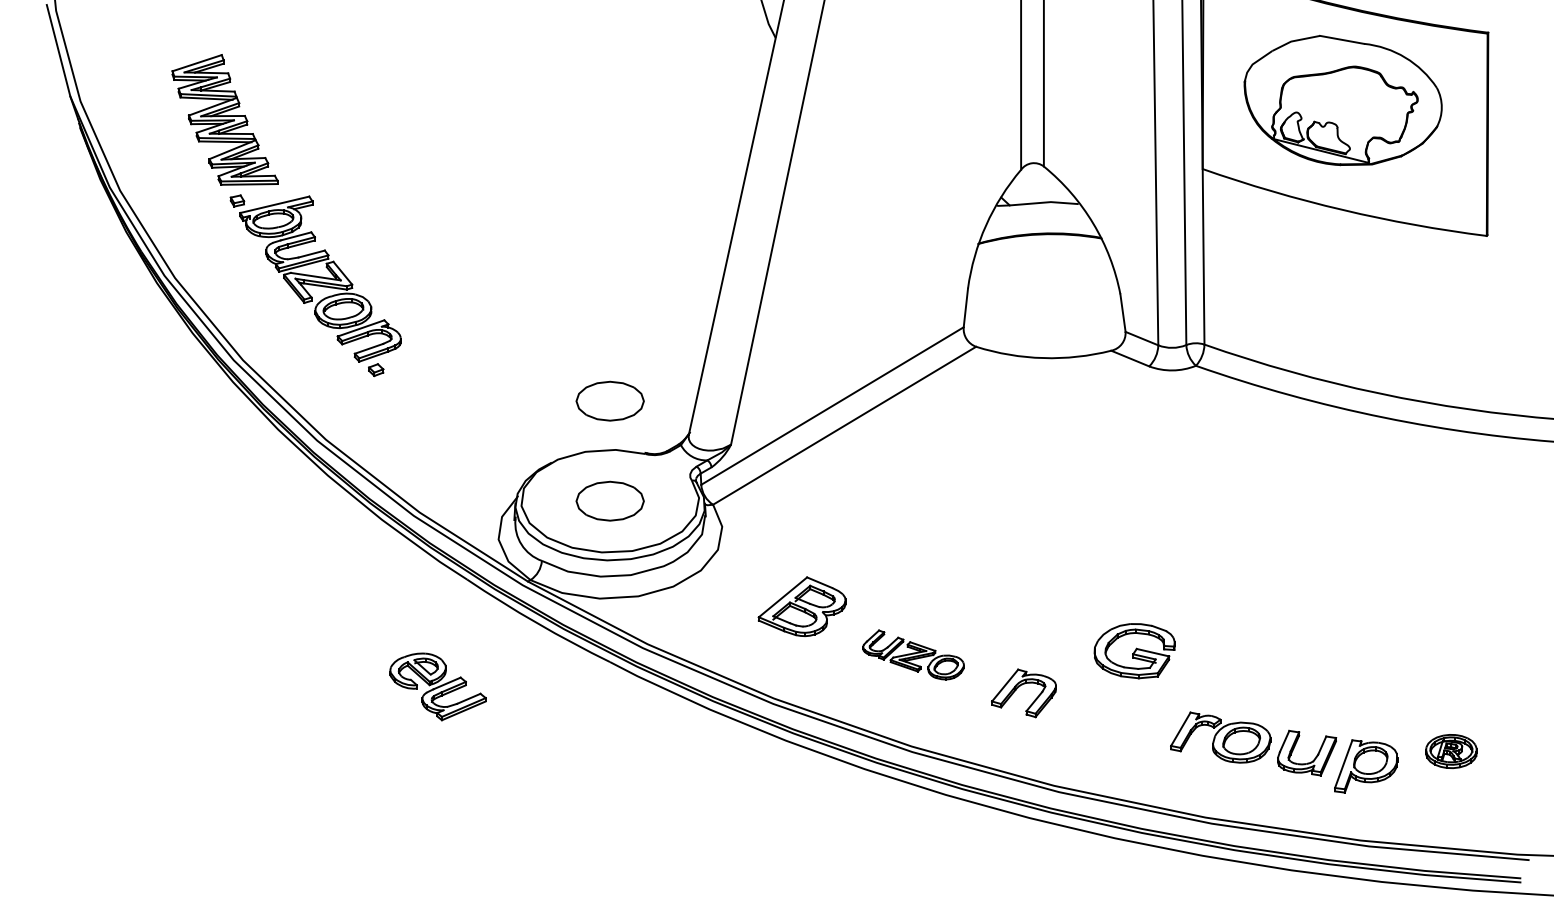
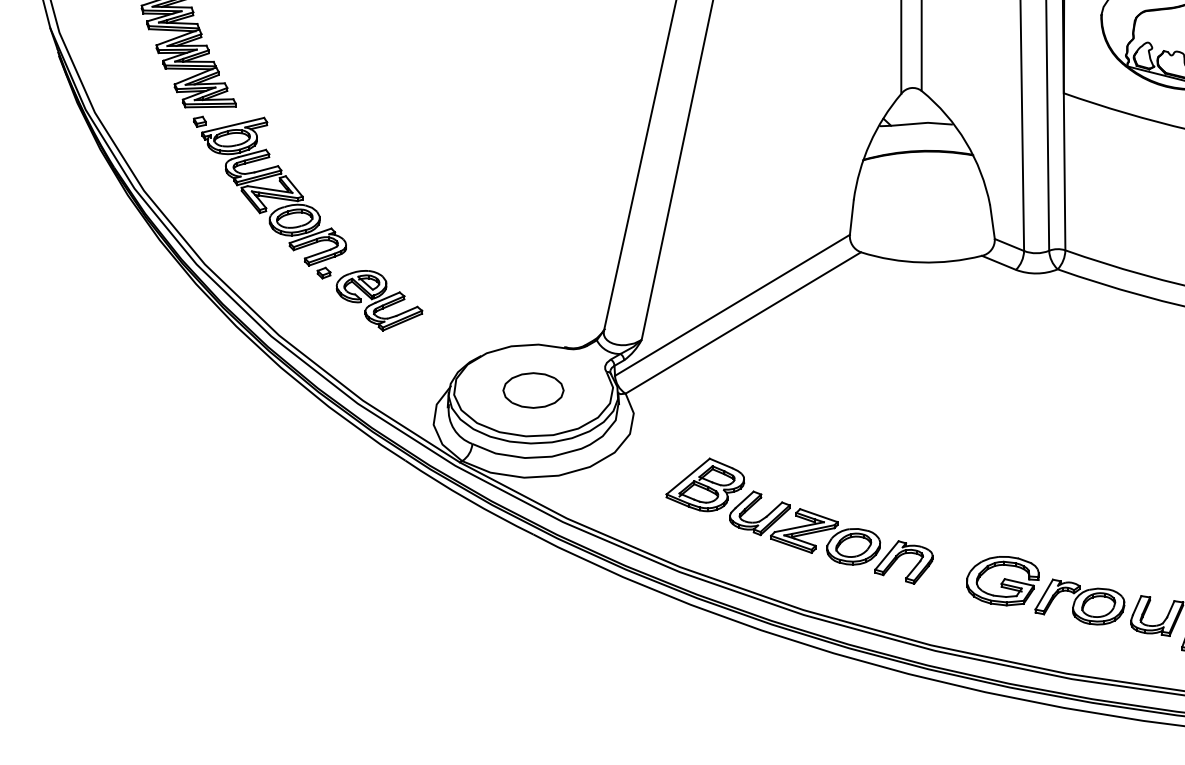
part: (609, 400) -> (532, 300), removed
part: (1134, 651) -> (1002, 581), moved
part: (913, 654) -> (804, 527), size x1.67
part: (437, 686) -> (378, 300), moved

